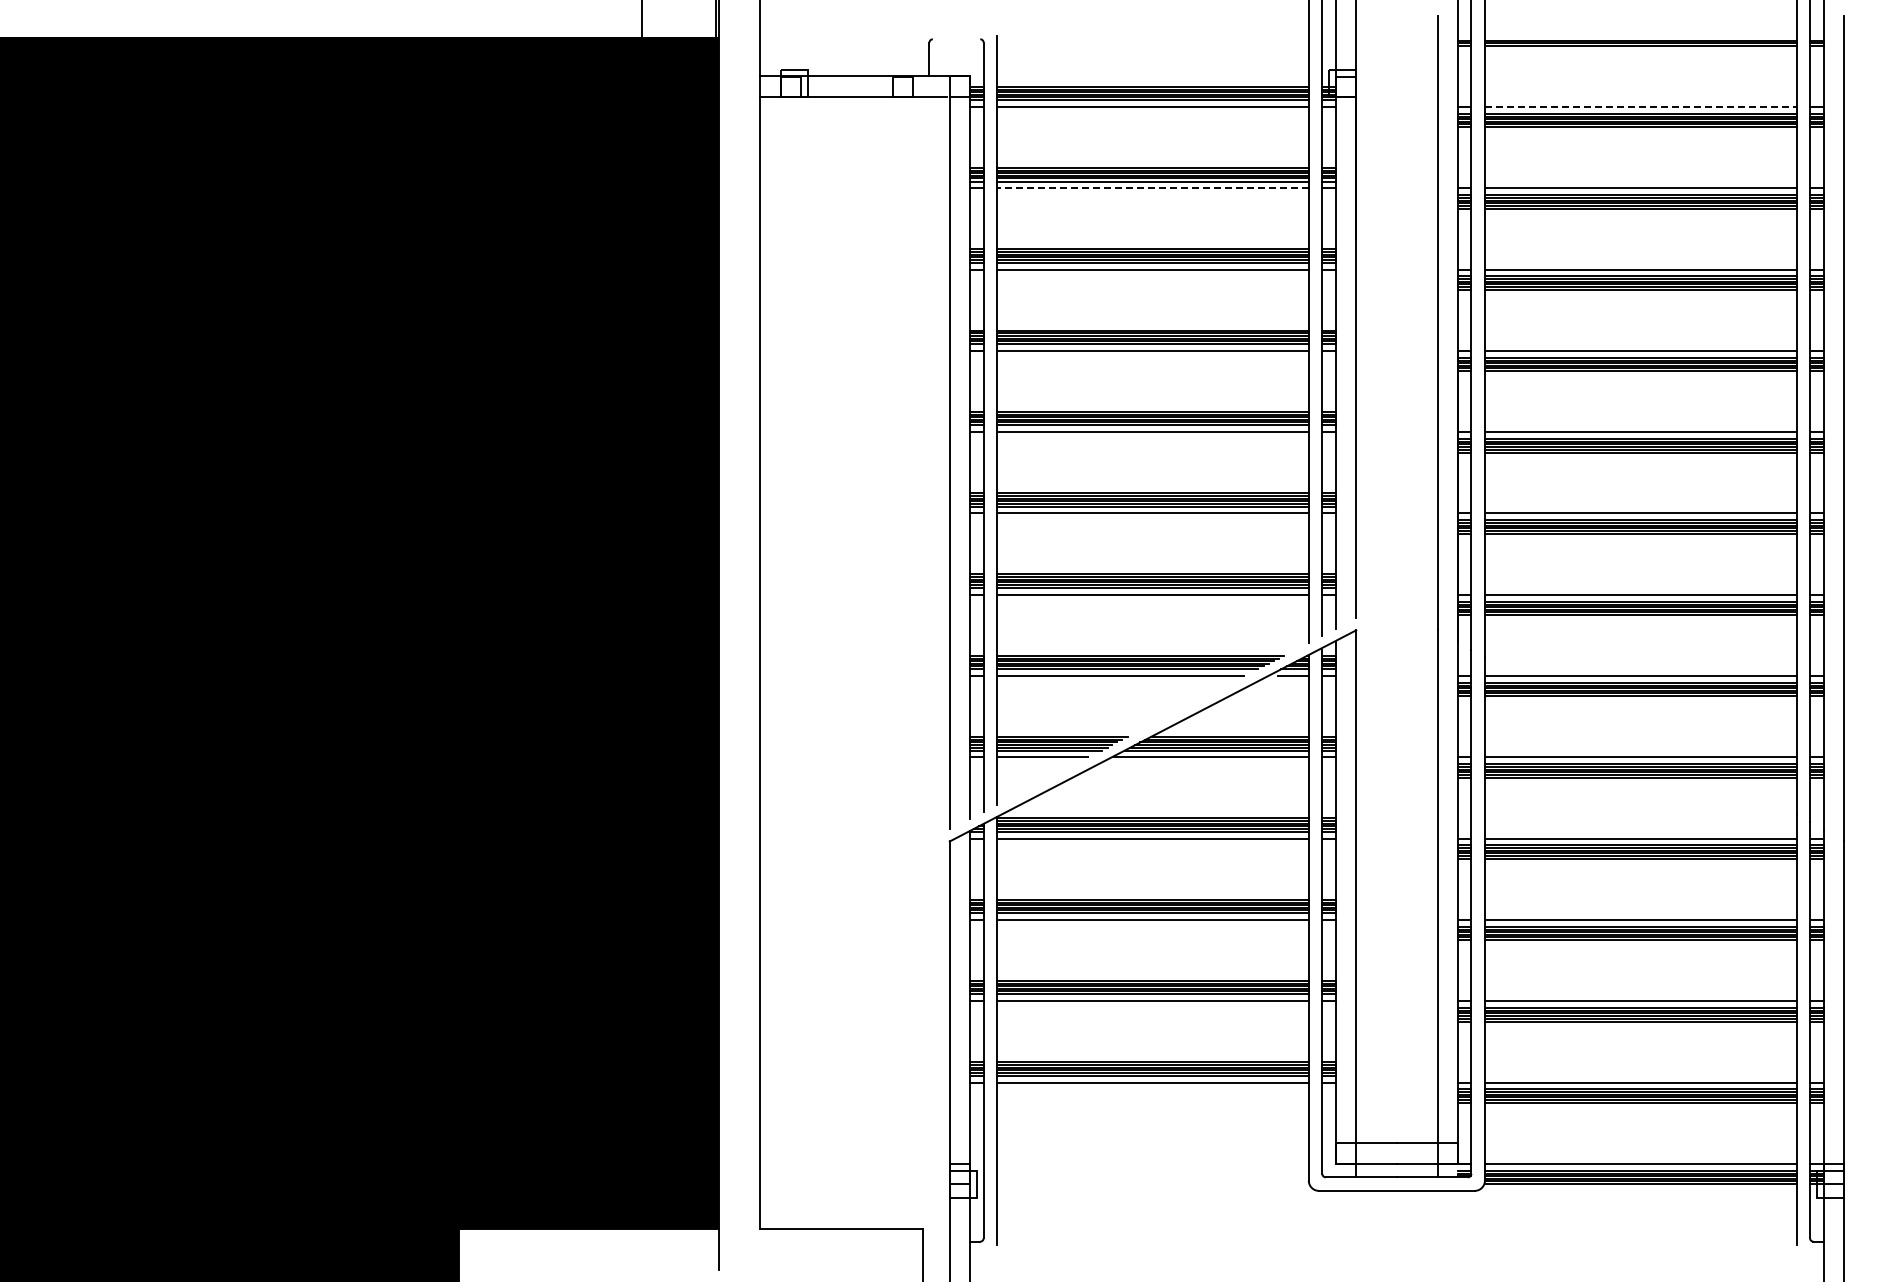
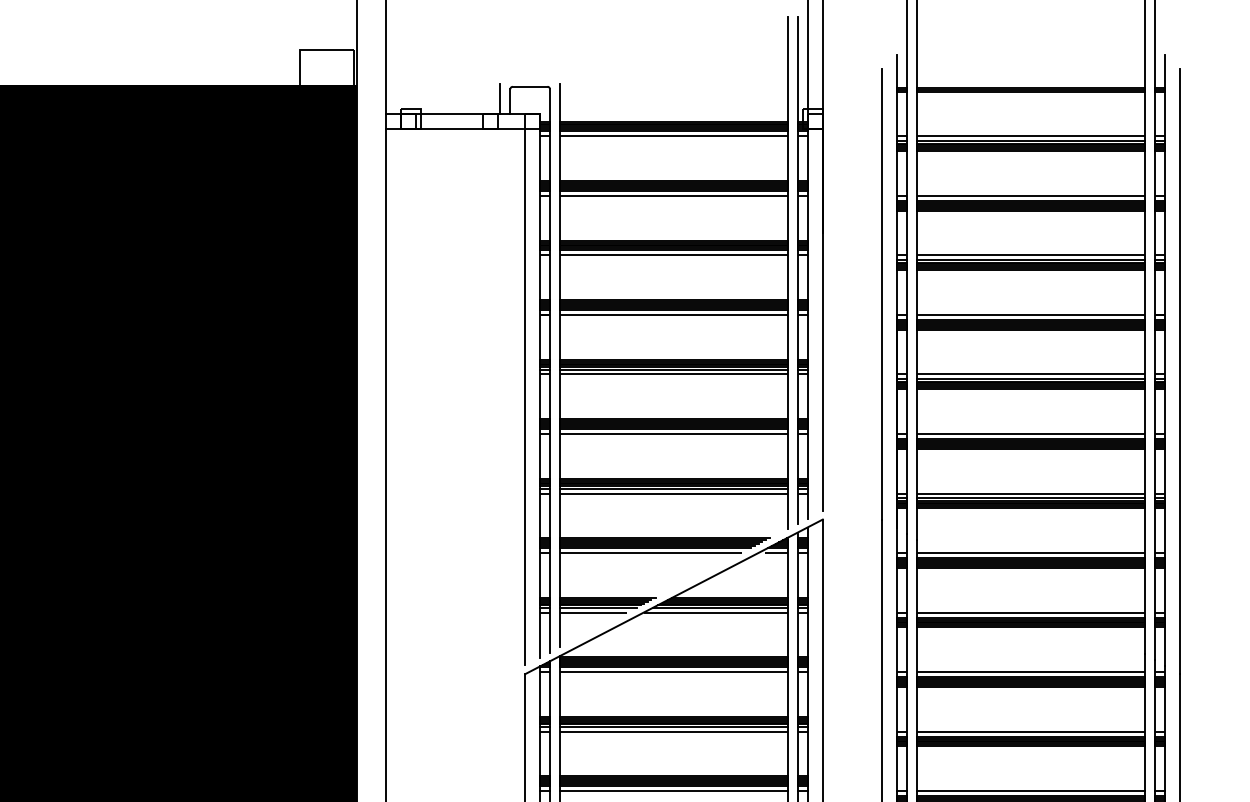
line: (956, 39) -> (530, 86), added
line: (915, 55) -> (500, 98), added
line: (1640, 107) -> (1030, 136), dashed -> solid
line: (1153, 188) -> (674, 196), dashed -> solid

